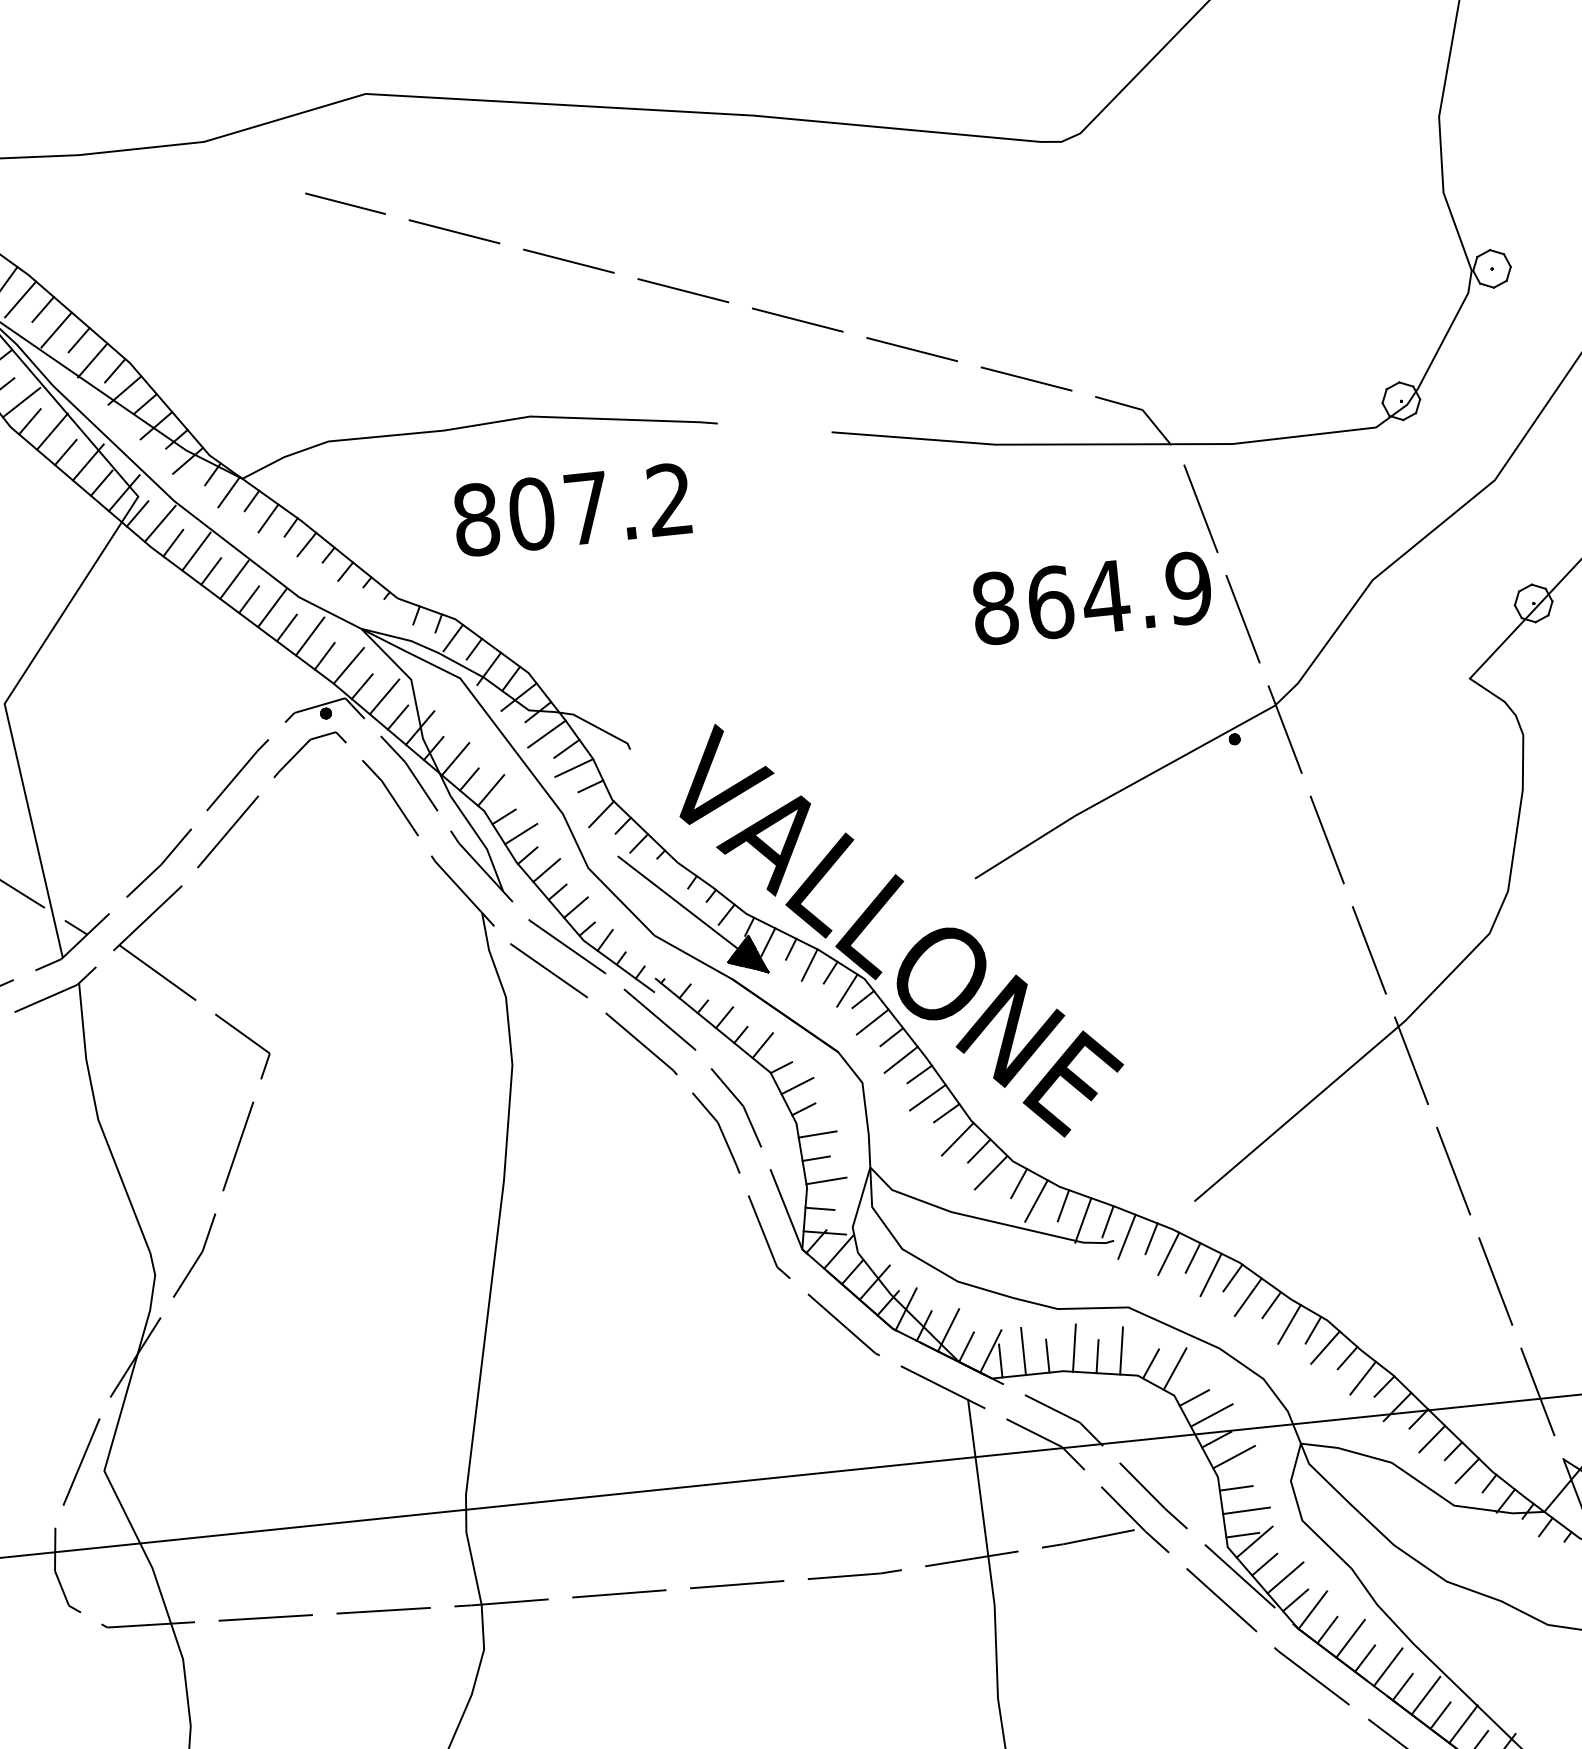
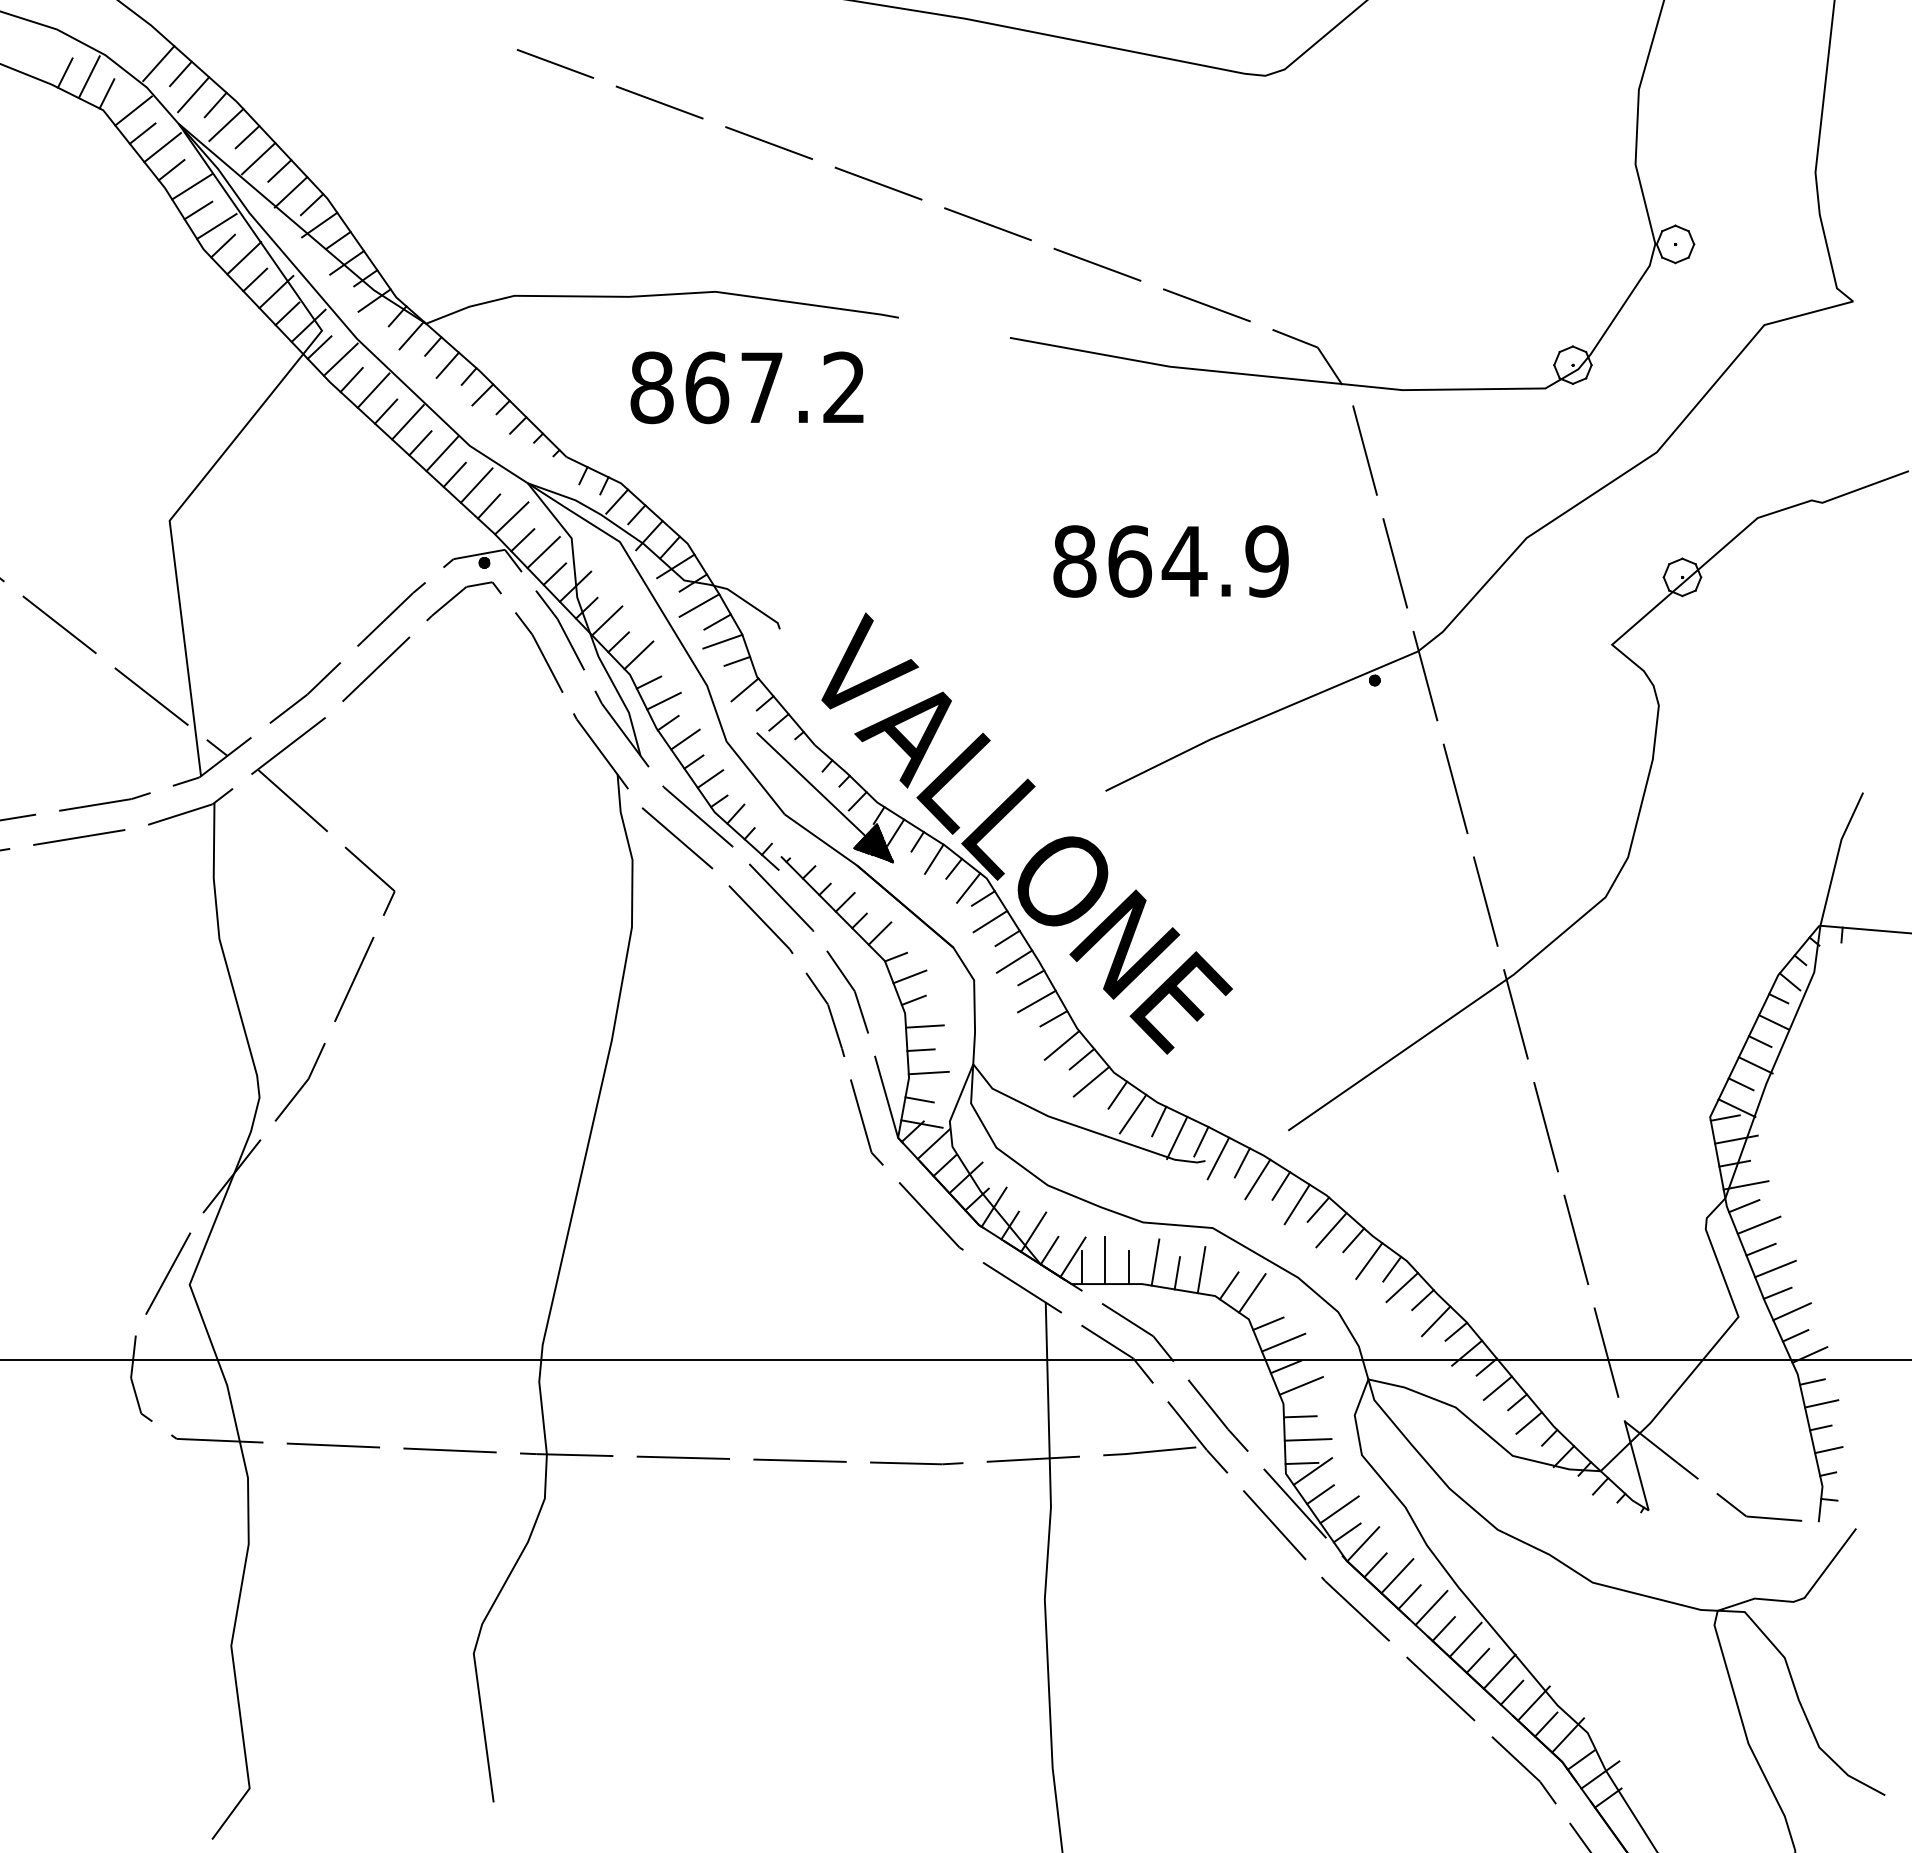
text: (532, 513) -> (707, 387), 807.2 -> 867.2
text: (1091, 598) -> (1170, 561), moved

